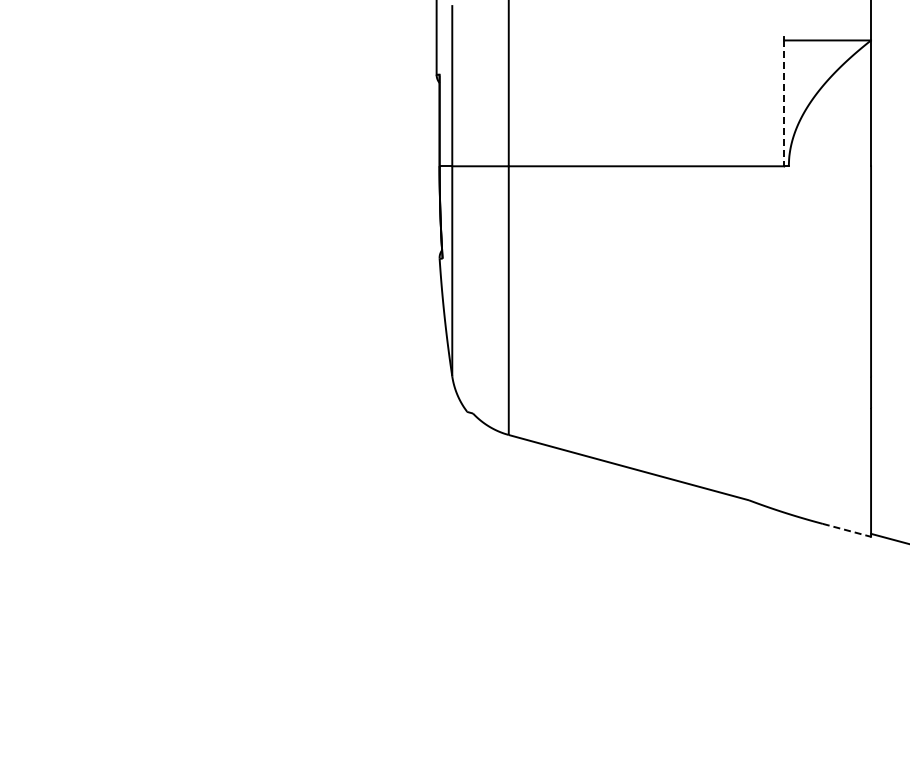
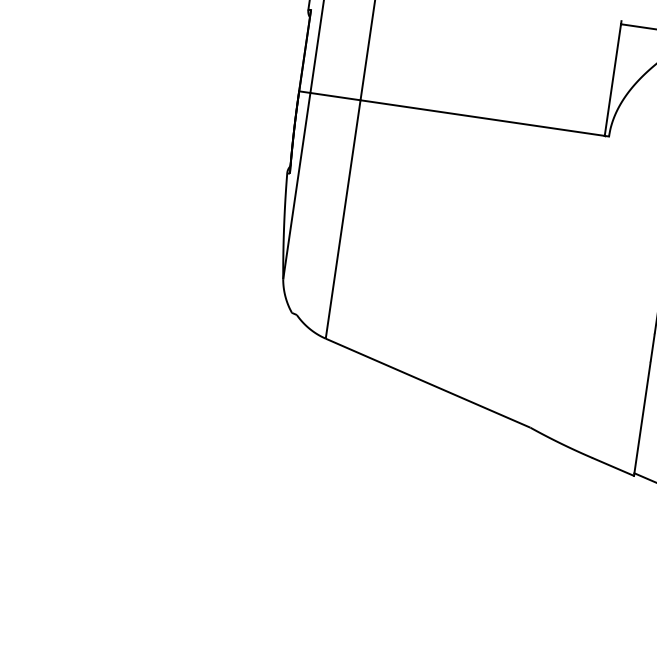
line: (784, 103) -> (613, 80), dashed -> solid
line: (846, 530) -> (613, 467), dashed -> solid

